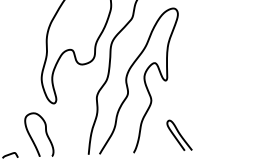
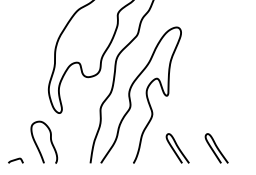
curve: (220, 133) -> (216, 148), added

